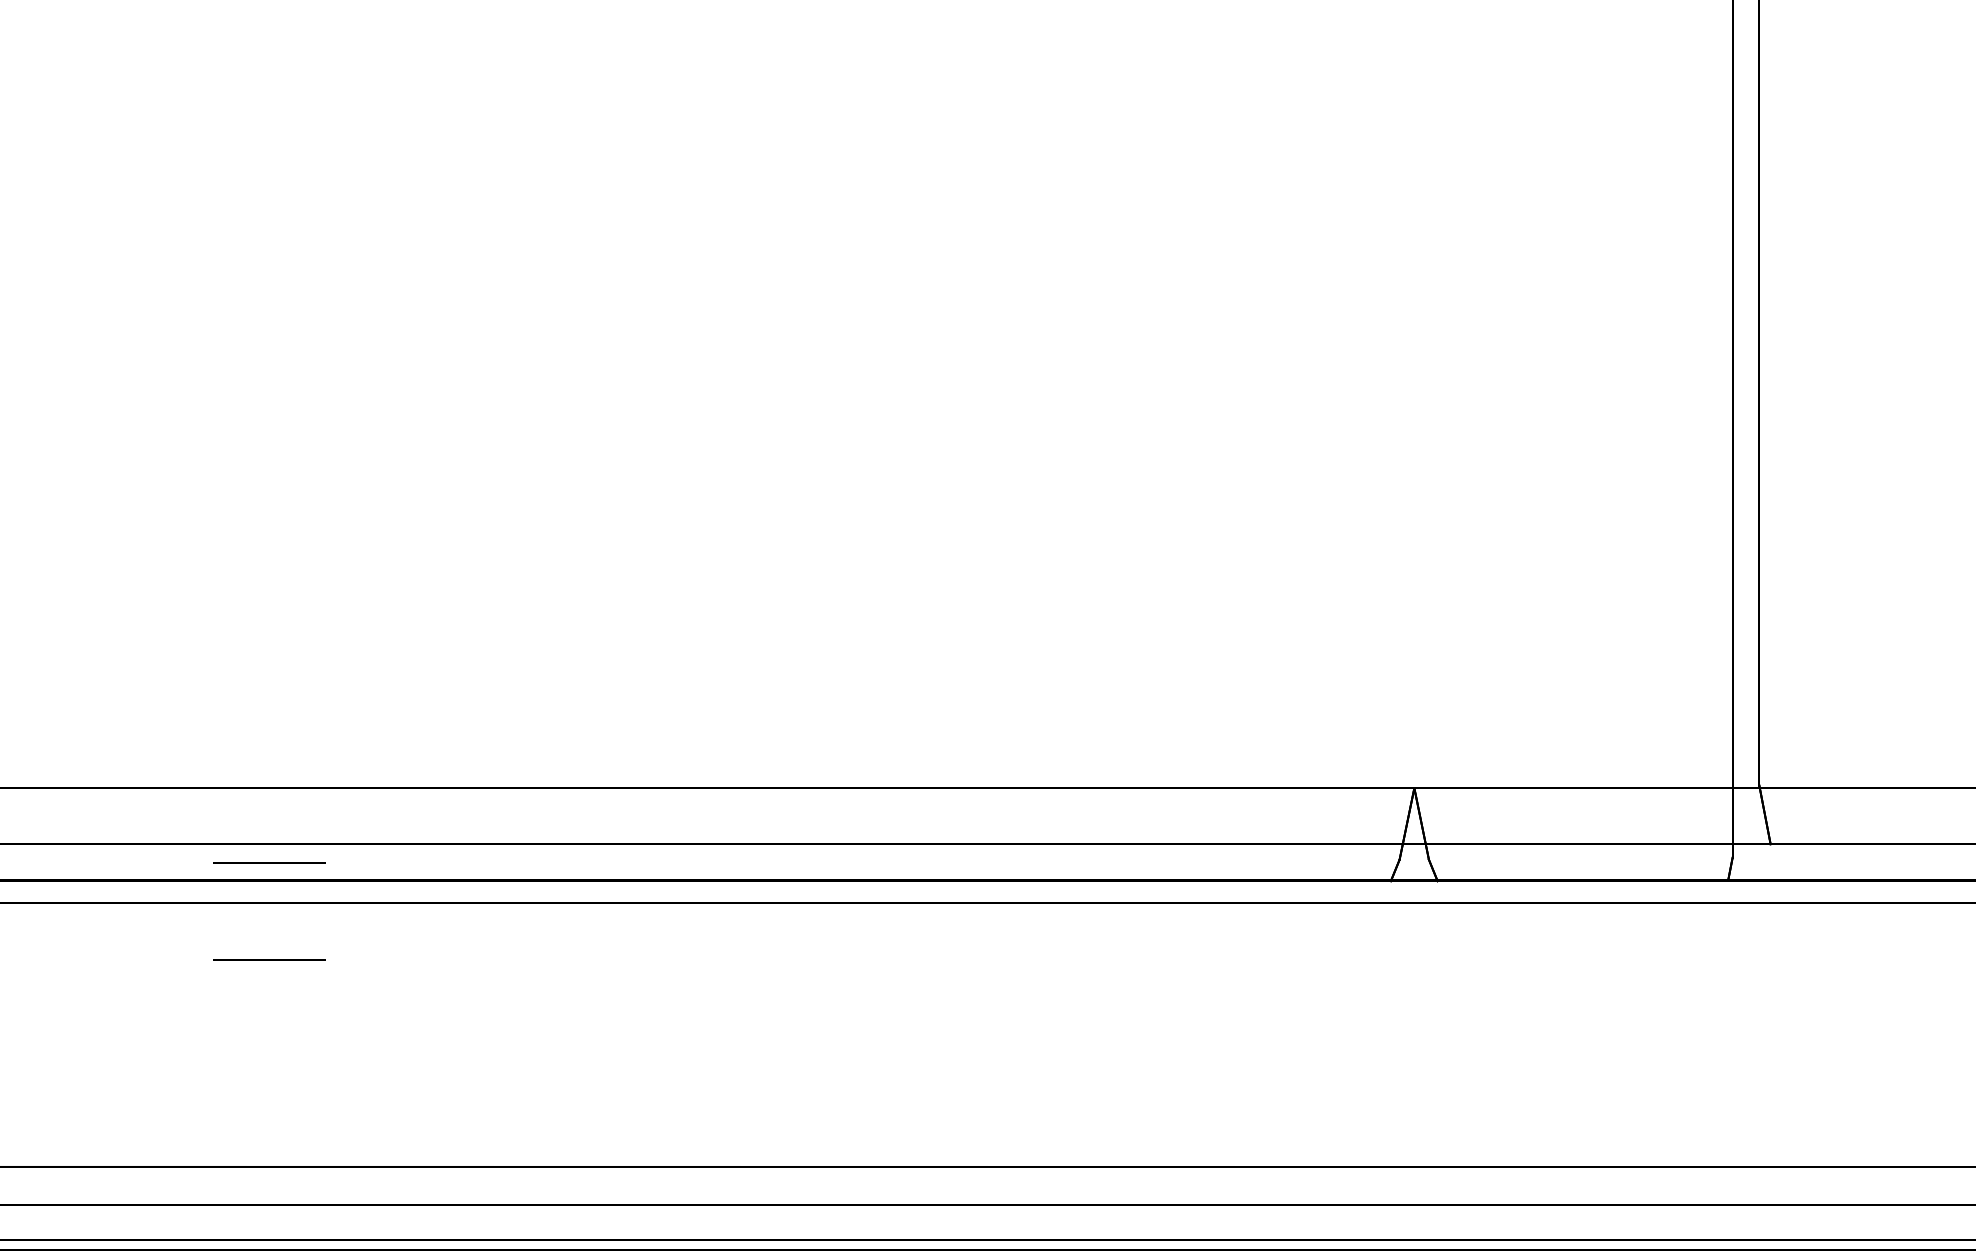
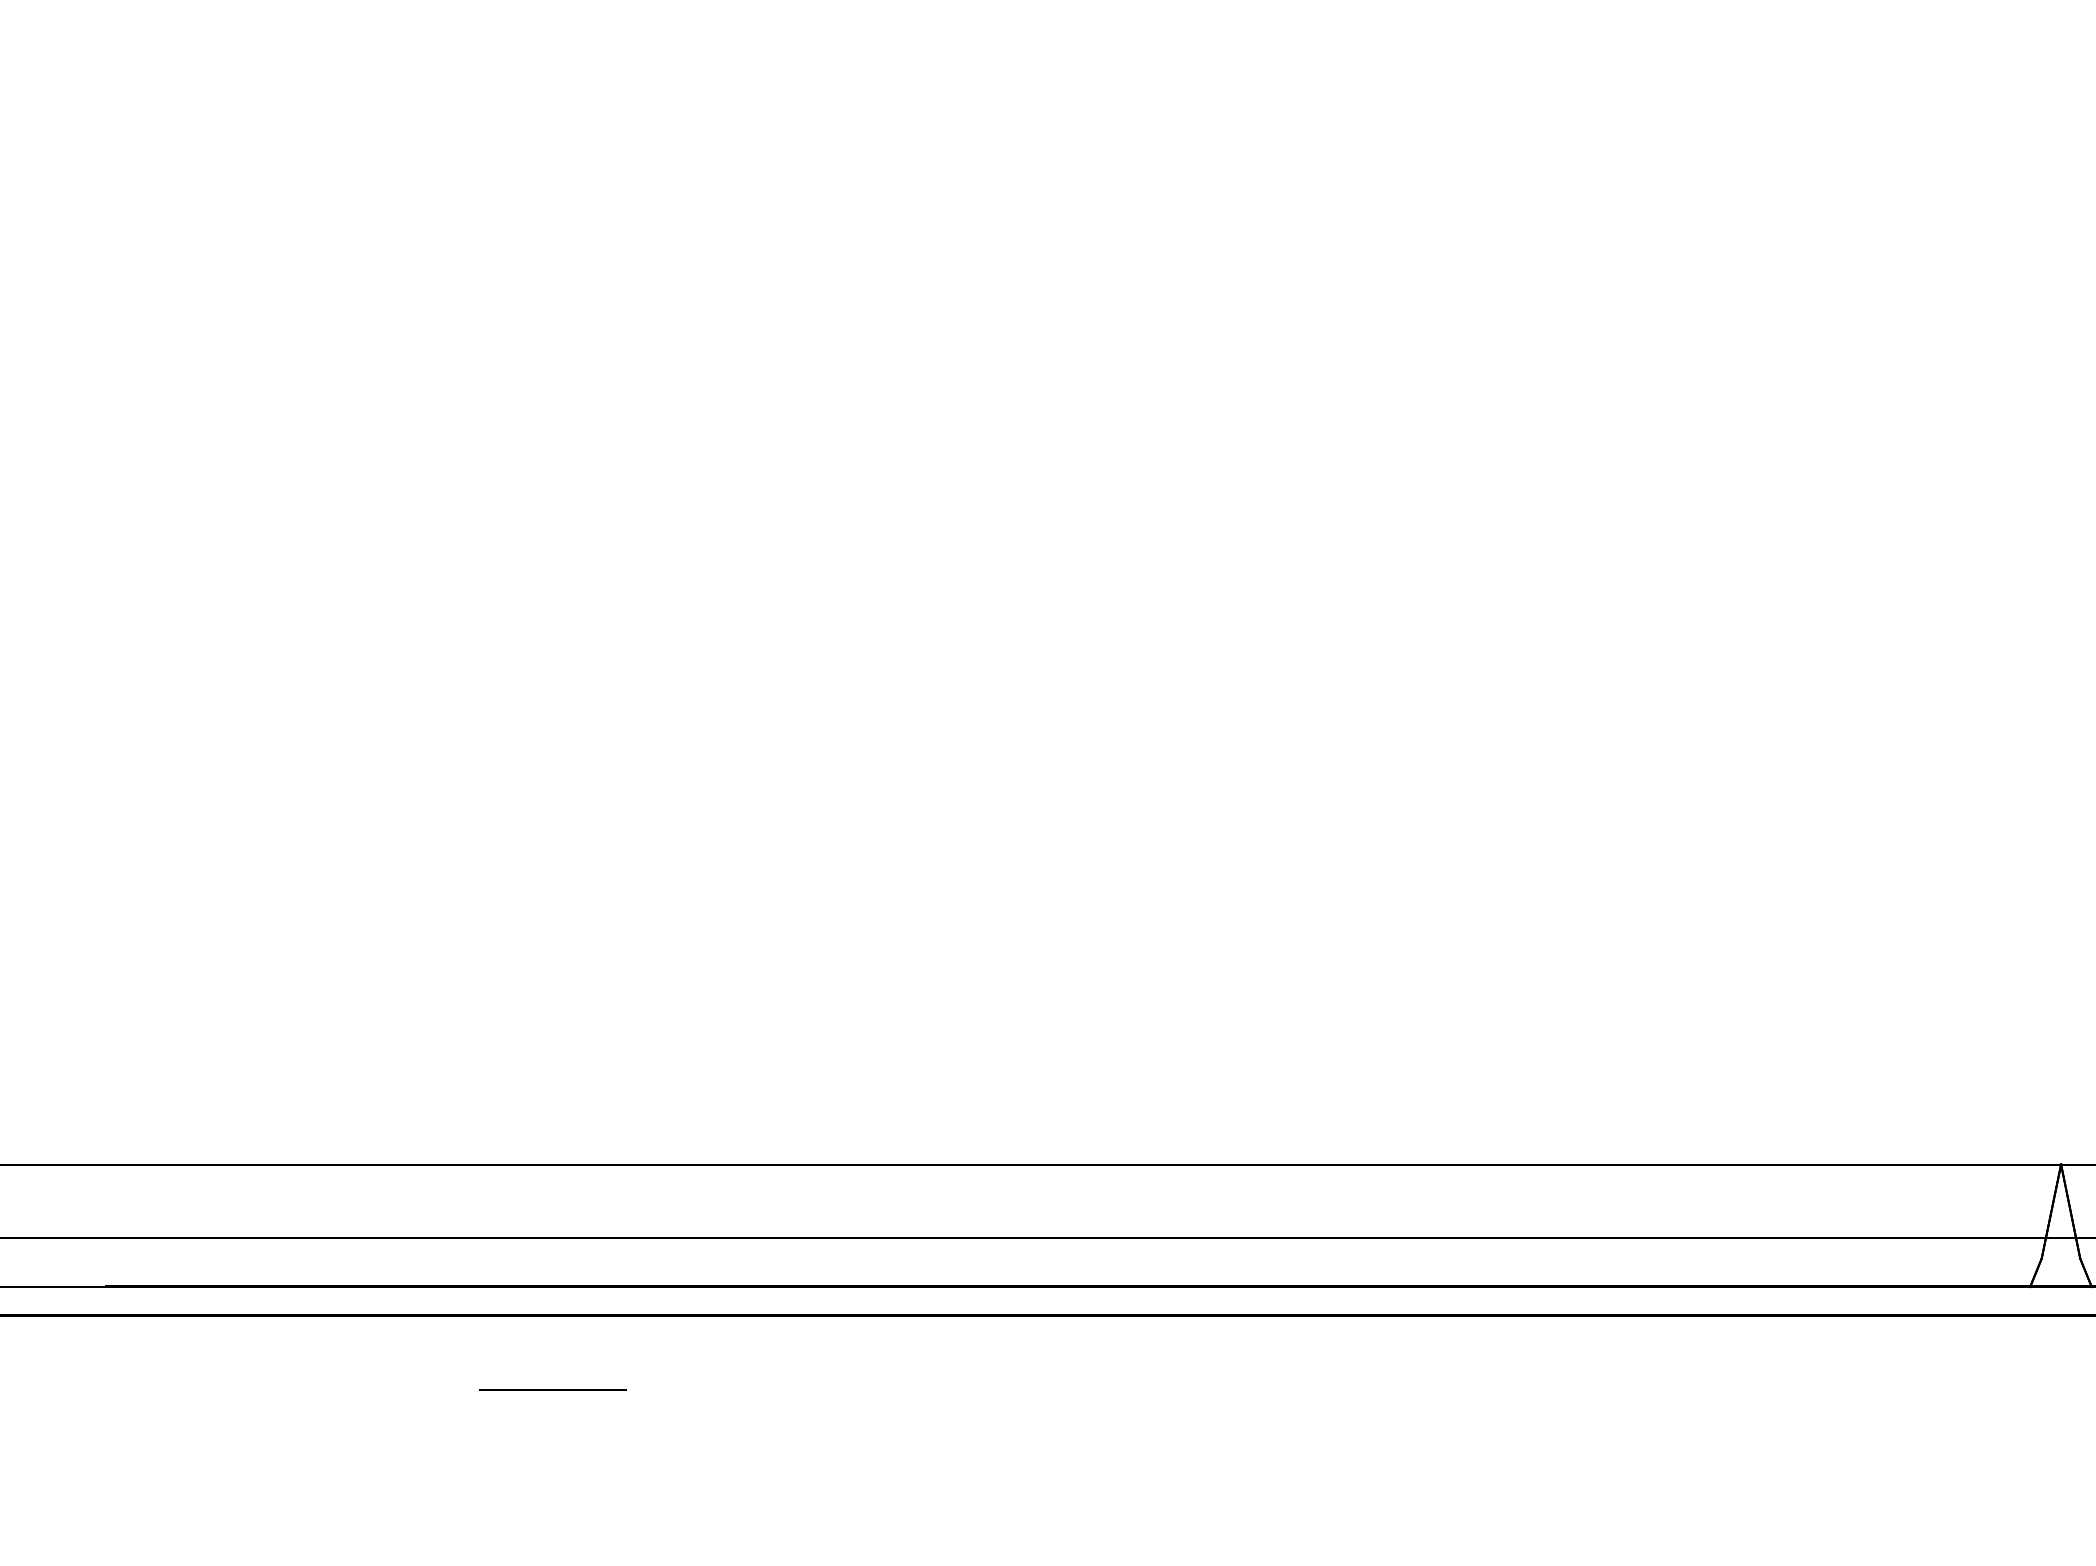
line: (269, 862) -> (553, 1262), removed

